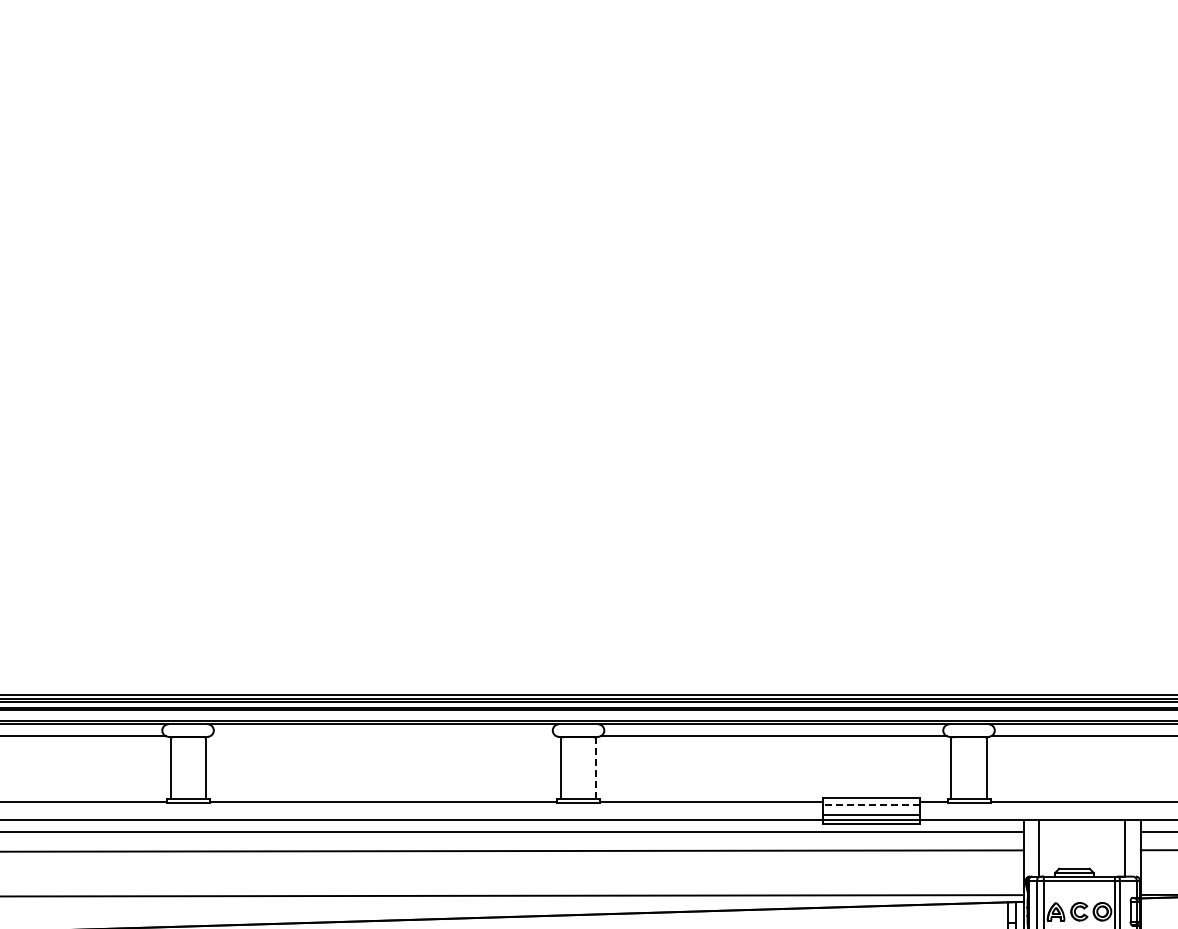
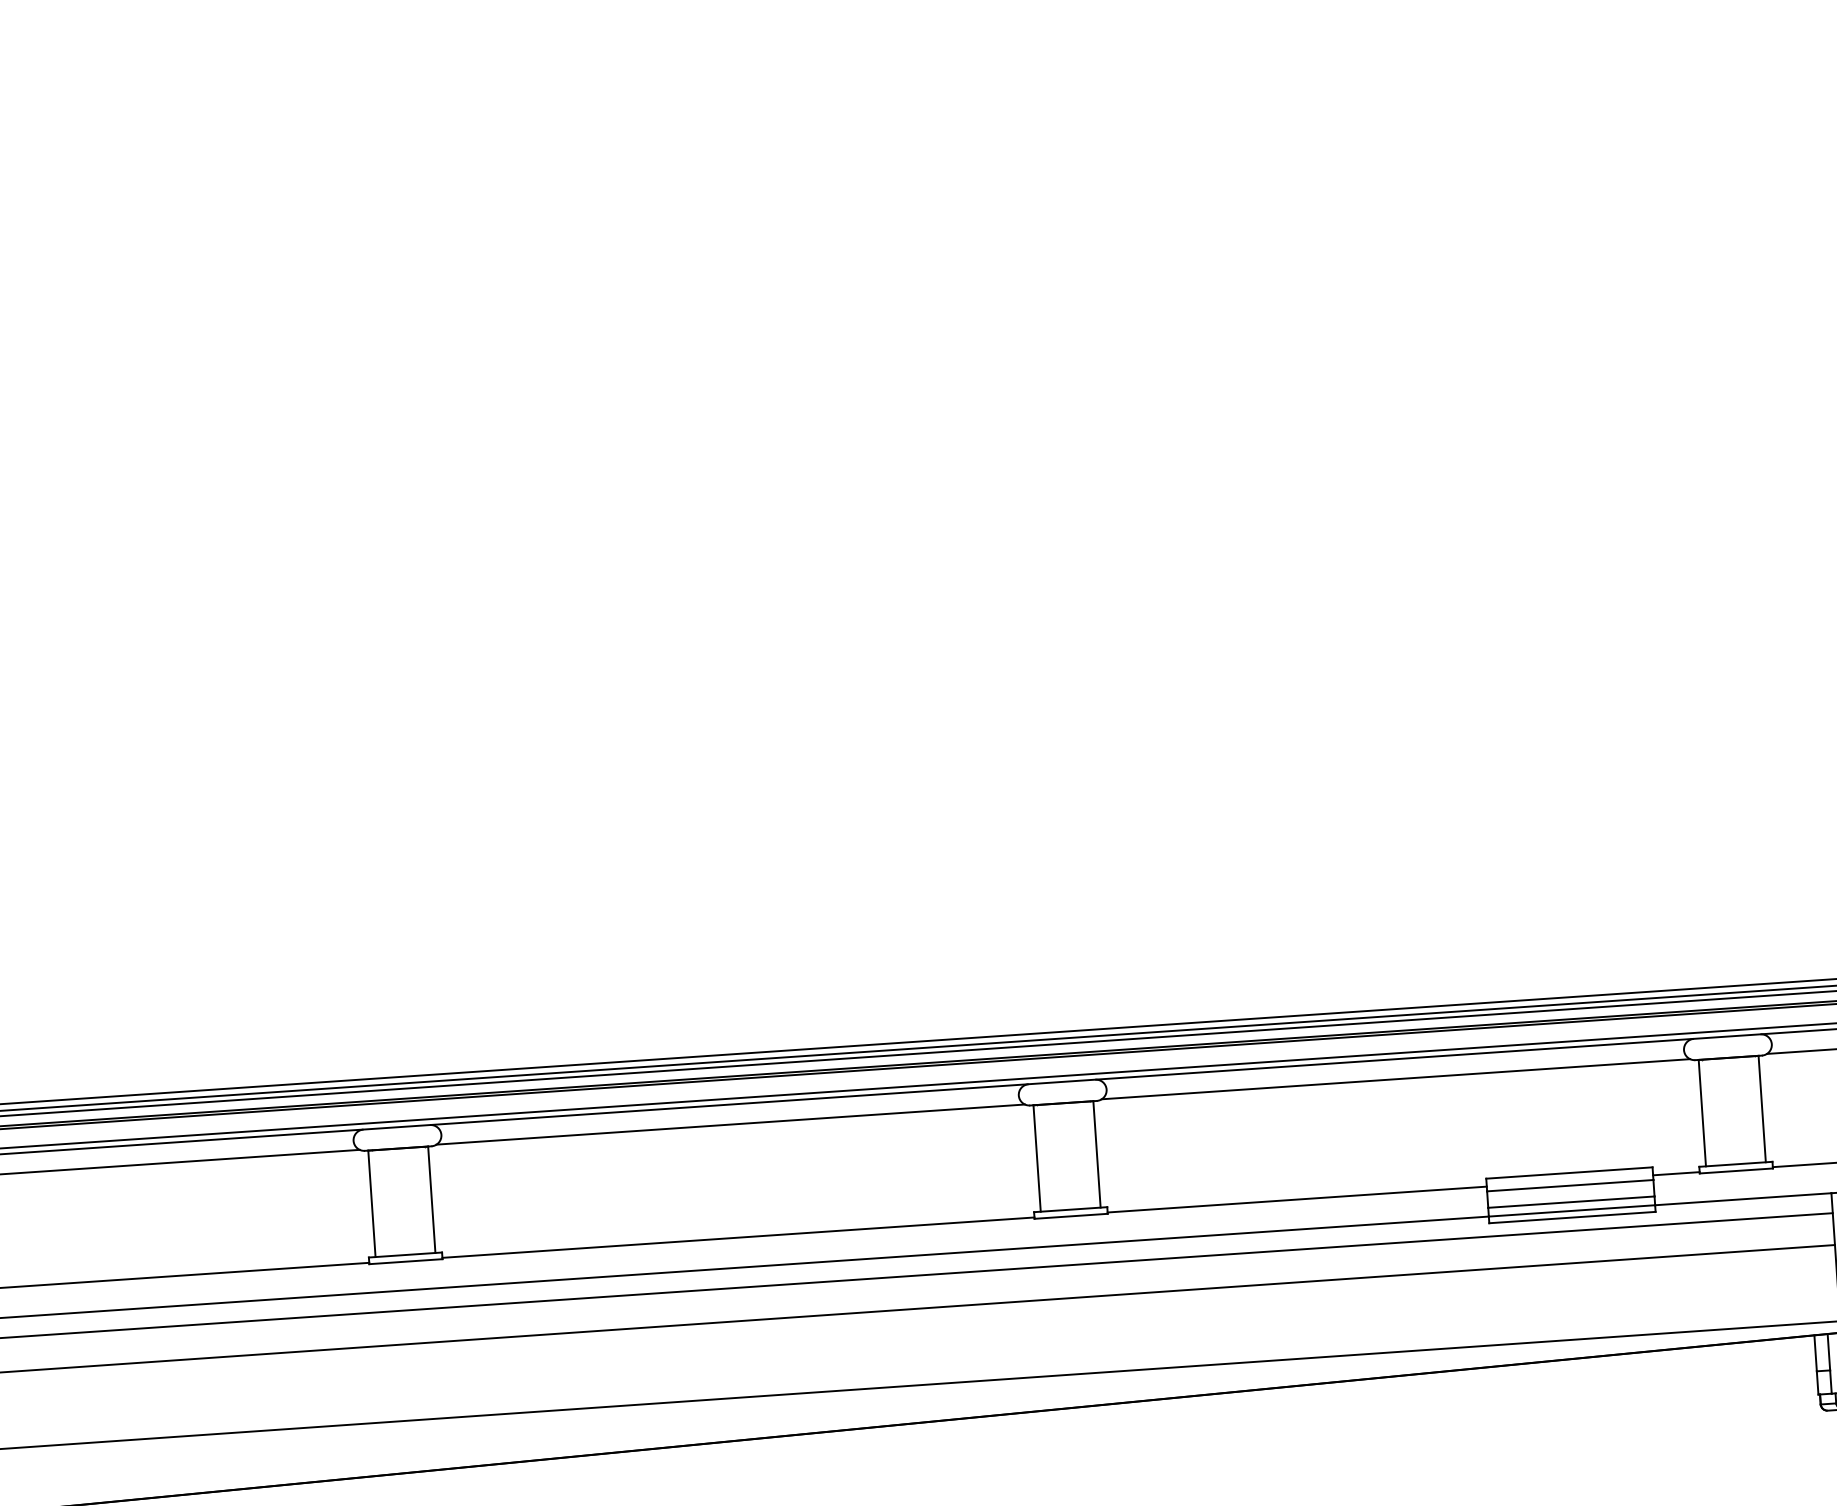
line: (383, 736) -> (731, 1125), added
line: (596, 767) -> (1097, 1153), dashed -> solid
line: (871, 805) -> (1570, 1186), dashed -> solid

